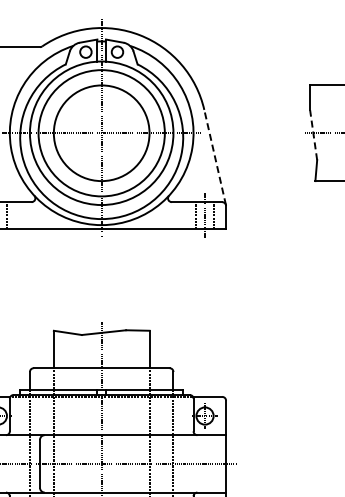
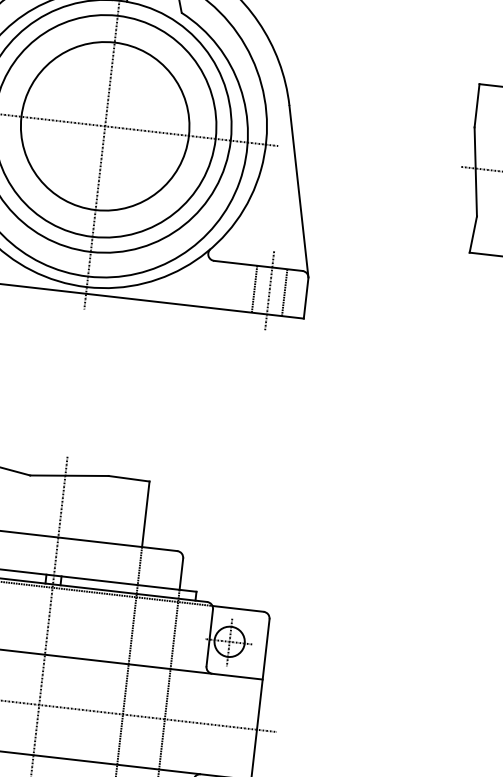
line: (313, 134) -> (475, 170), dashed -> solid
line: (215, 157) -> (299, 191), dashed -> solid

